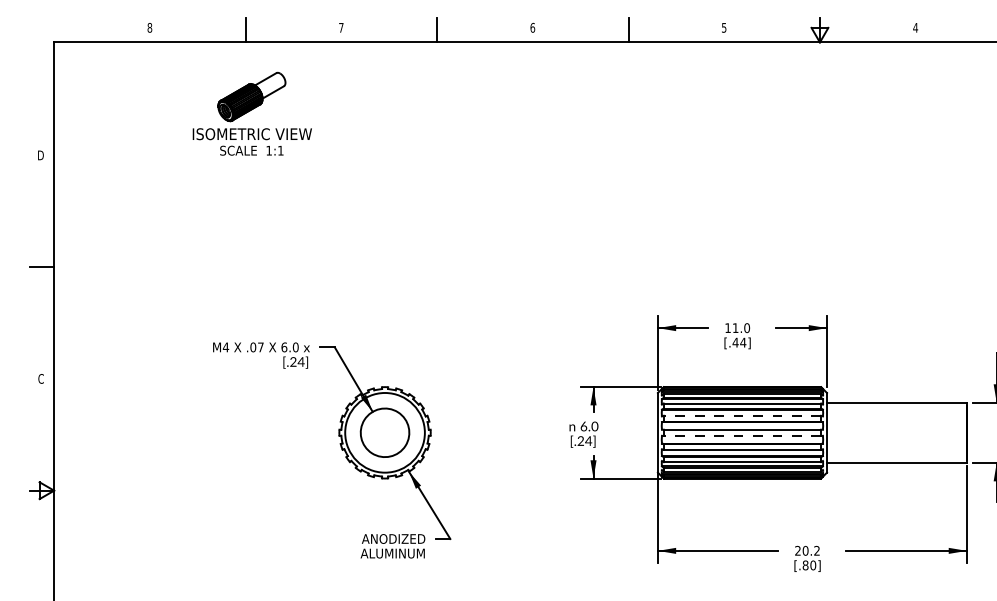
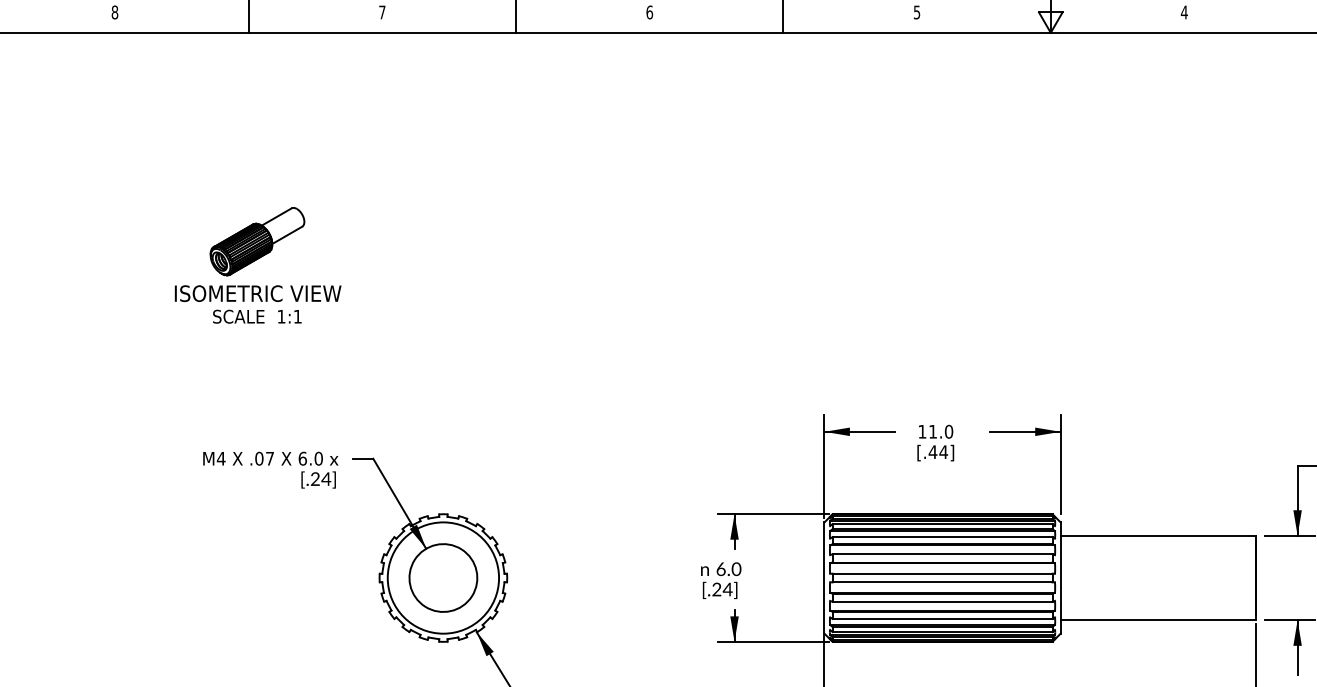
part: (251, 113) -> (256, 264), moved
line: (742, 415) -> (942, 553), dashed -> solid
line: (742, 435) -> (942, 581), dashed -> solid

